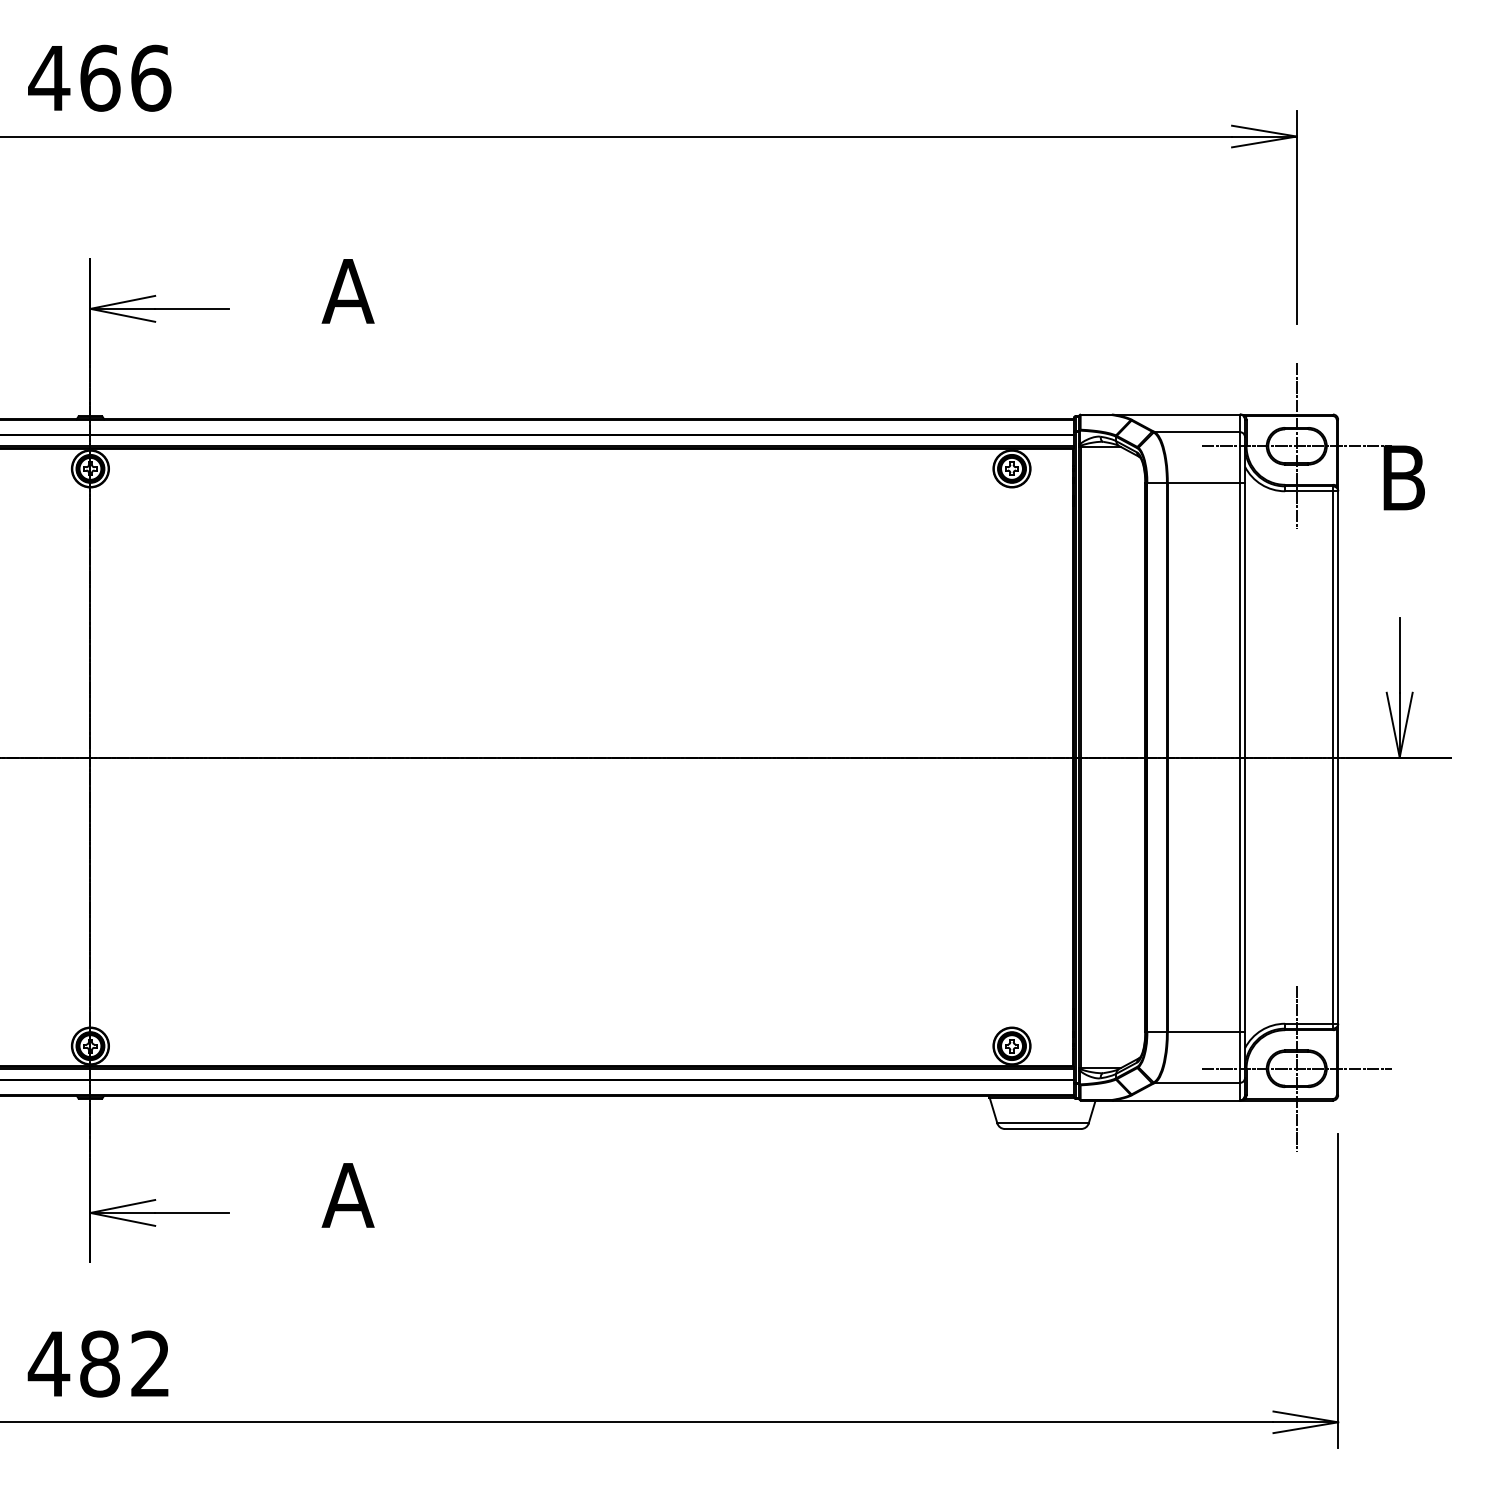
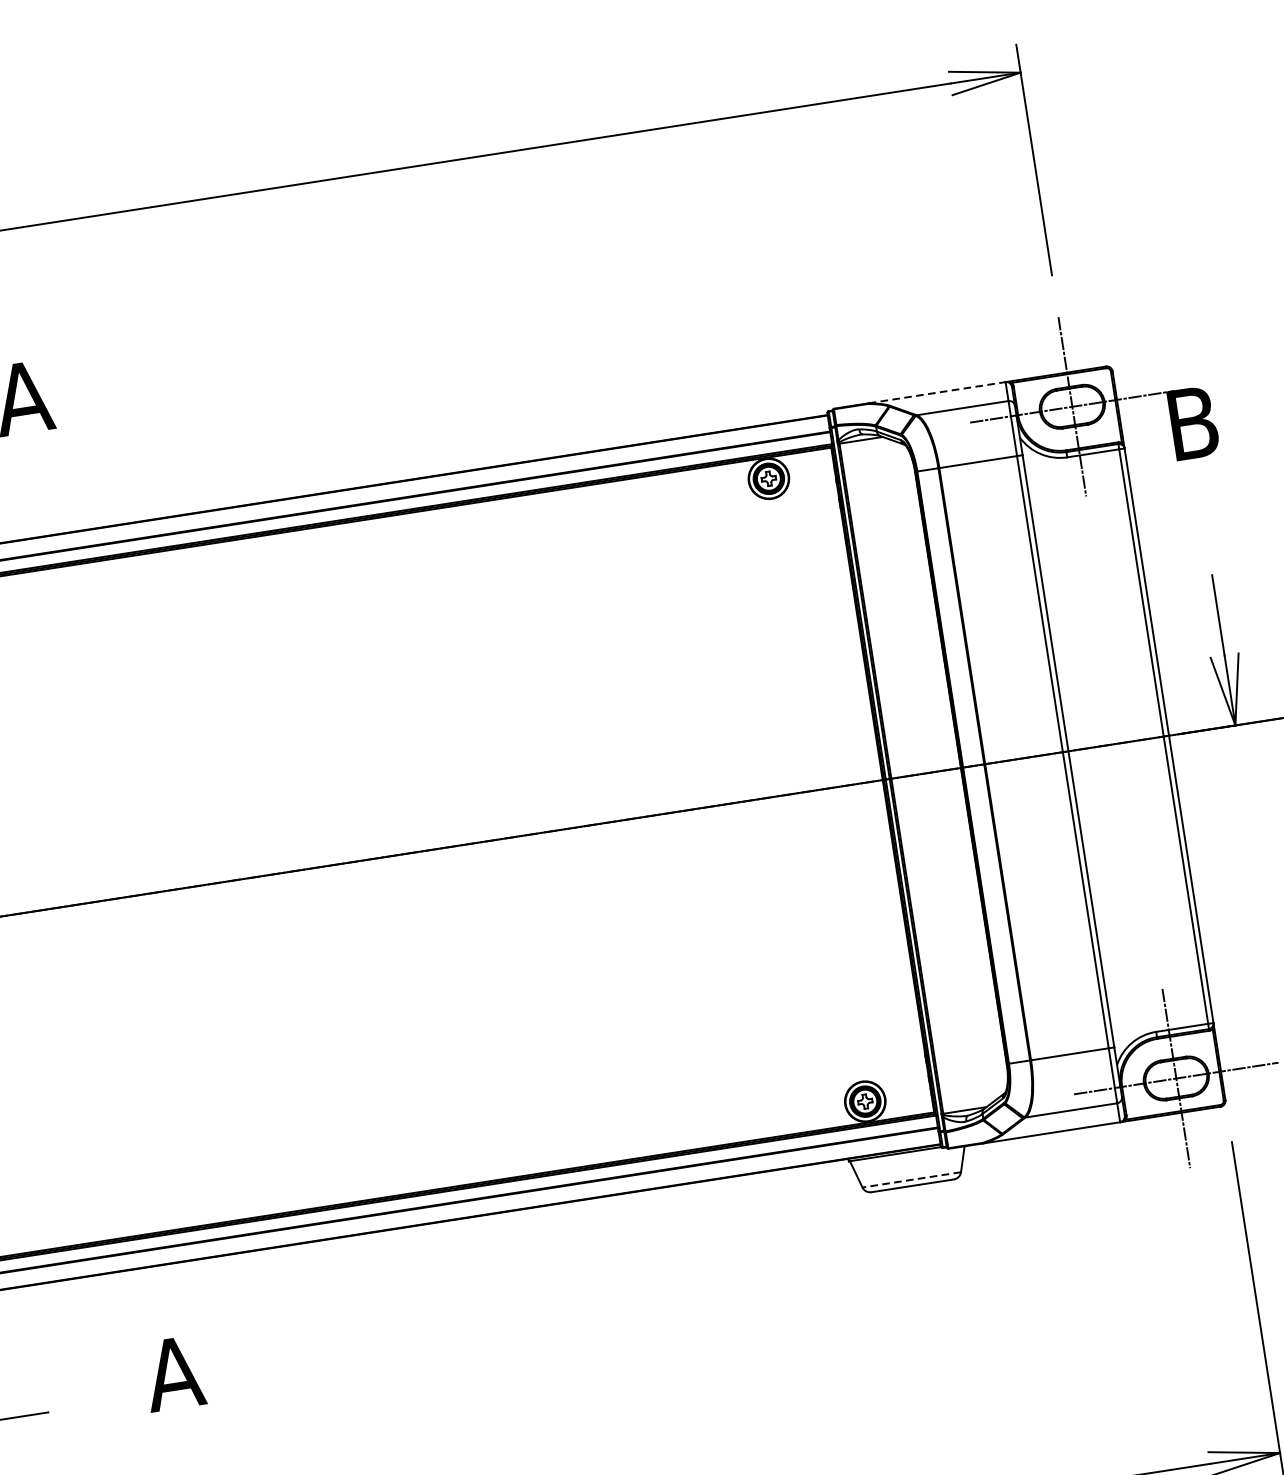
line: (1176, 414) -> (937, 392), solid -> dashed
line: (1043, 1123) -> (912, 1179), solid -> dashed

